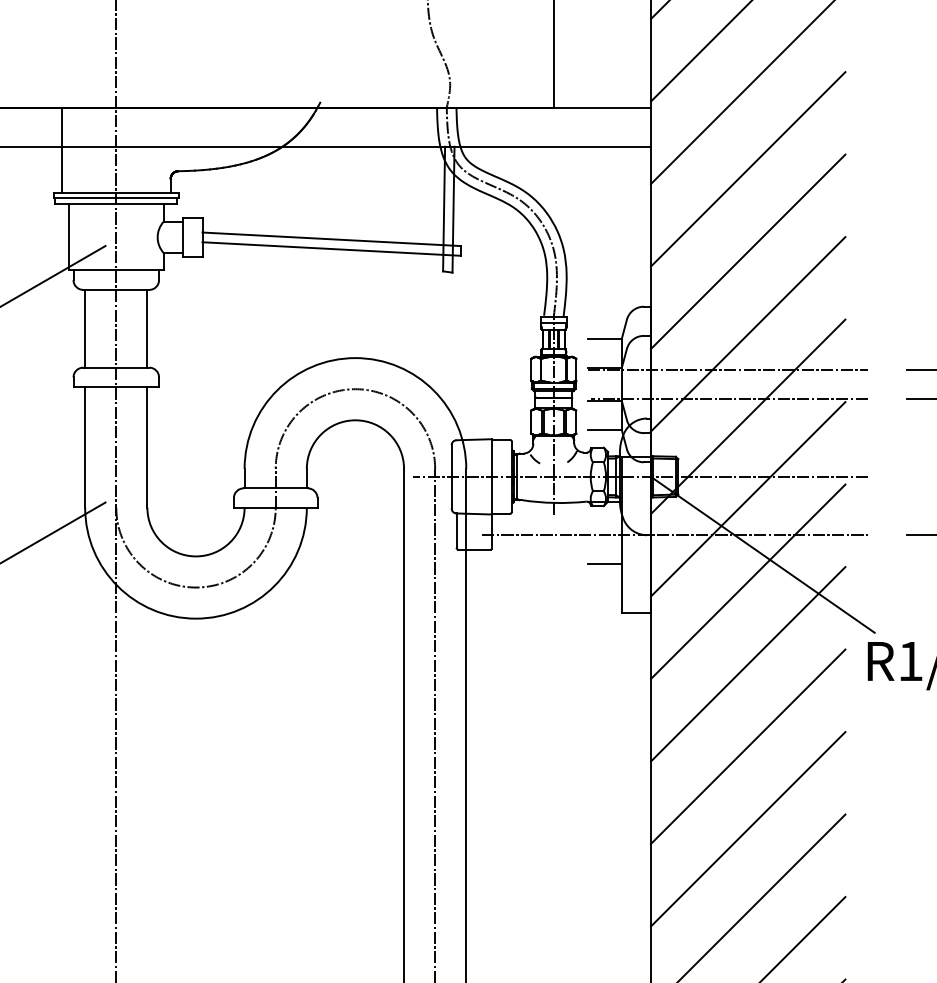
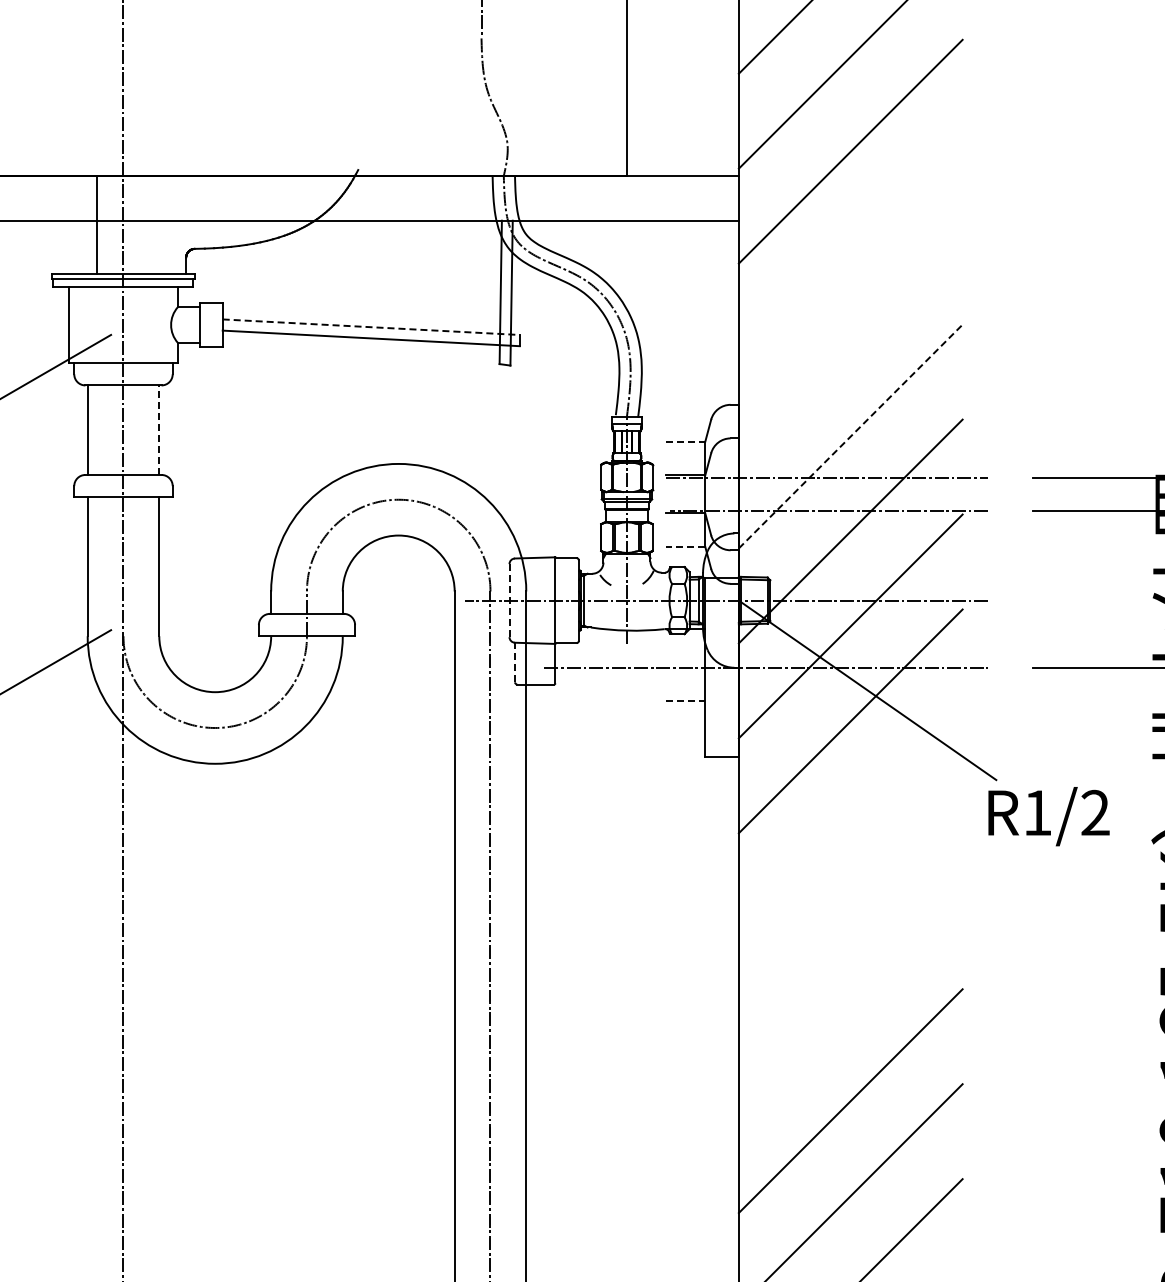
line: (61, 150) -> (96, 224), moved
line: (747, 169) -> (850, 246), removed
line: (331, 239) -> (371, 327), solid -> dashed
line: (747, 251) -> (850, 341), removed
line: (147, 329) -> (159, 430), solid -> dashed
line: (748, 334) -> (851, 436), solid -> dashed
line: (605, 338) -> (686, 441), solid -> dashed
line: (604, 429) -> (685, 546), solid -> dashed
line: (451, 476) -> (509, 600), solid -> dashed
line: (456, 530) -> (515, 662), solid -> dashed
line: (605, 563) -> (686, 700), solid -> dashed
line: (747, 664) -> (850, 816), removed
line: (747, 746) -> (850, 911), removed
line: (747, 829) -> (850, 1006), removed

